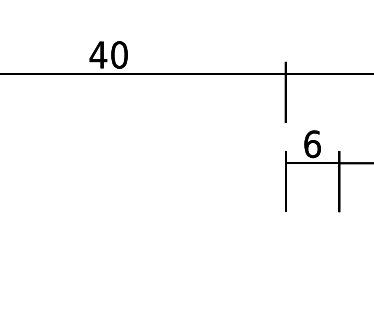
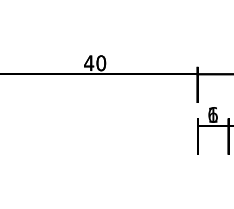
text: (311, 143) -> (212, 114), 6 -> 1

